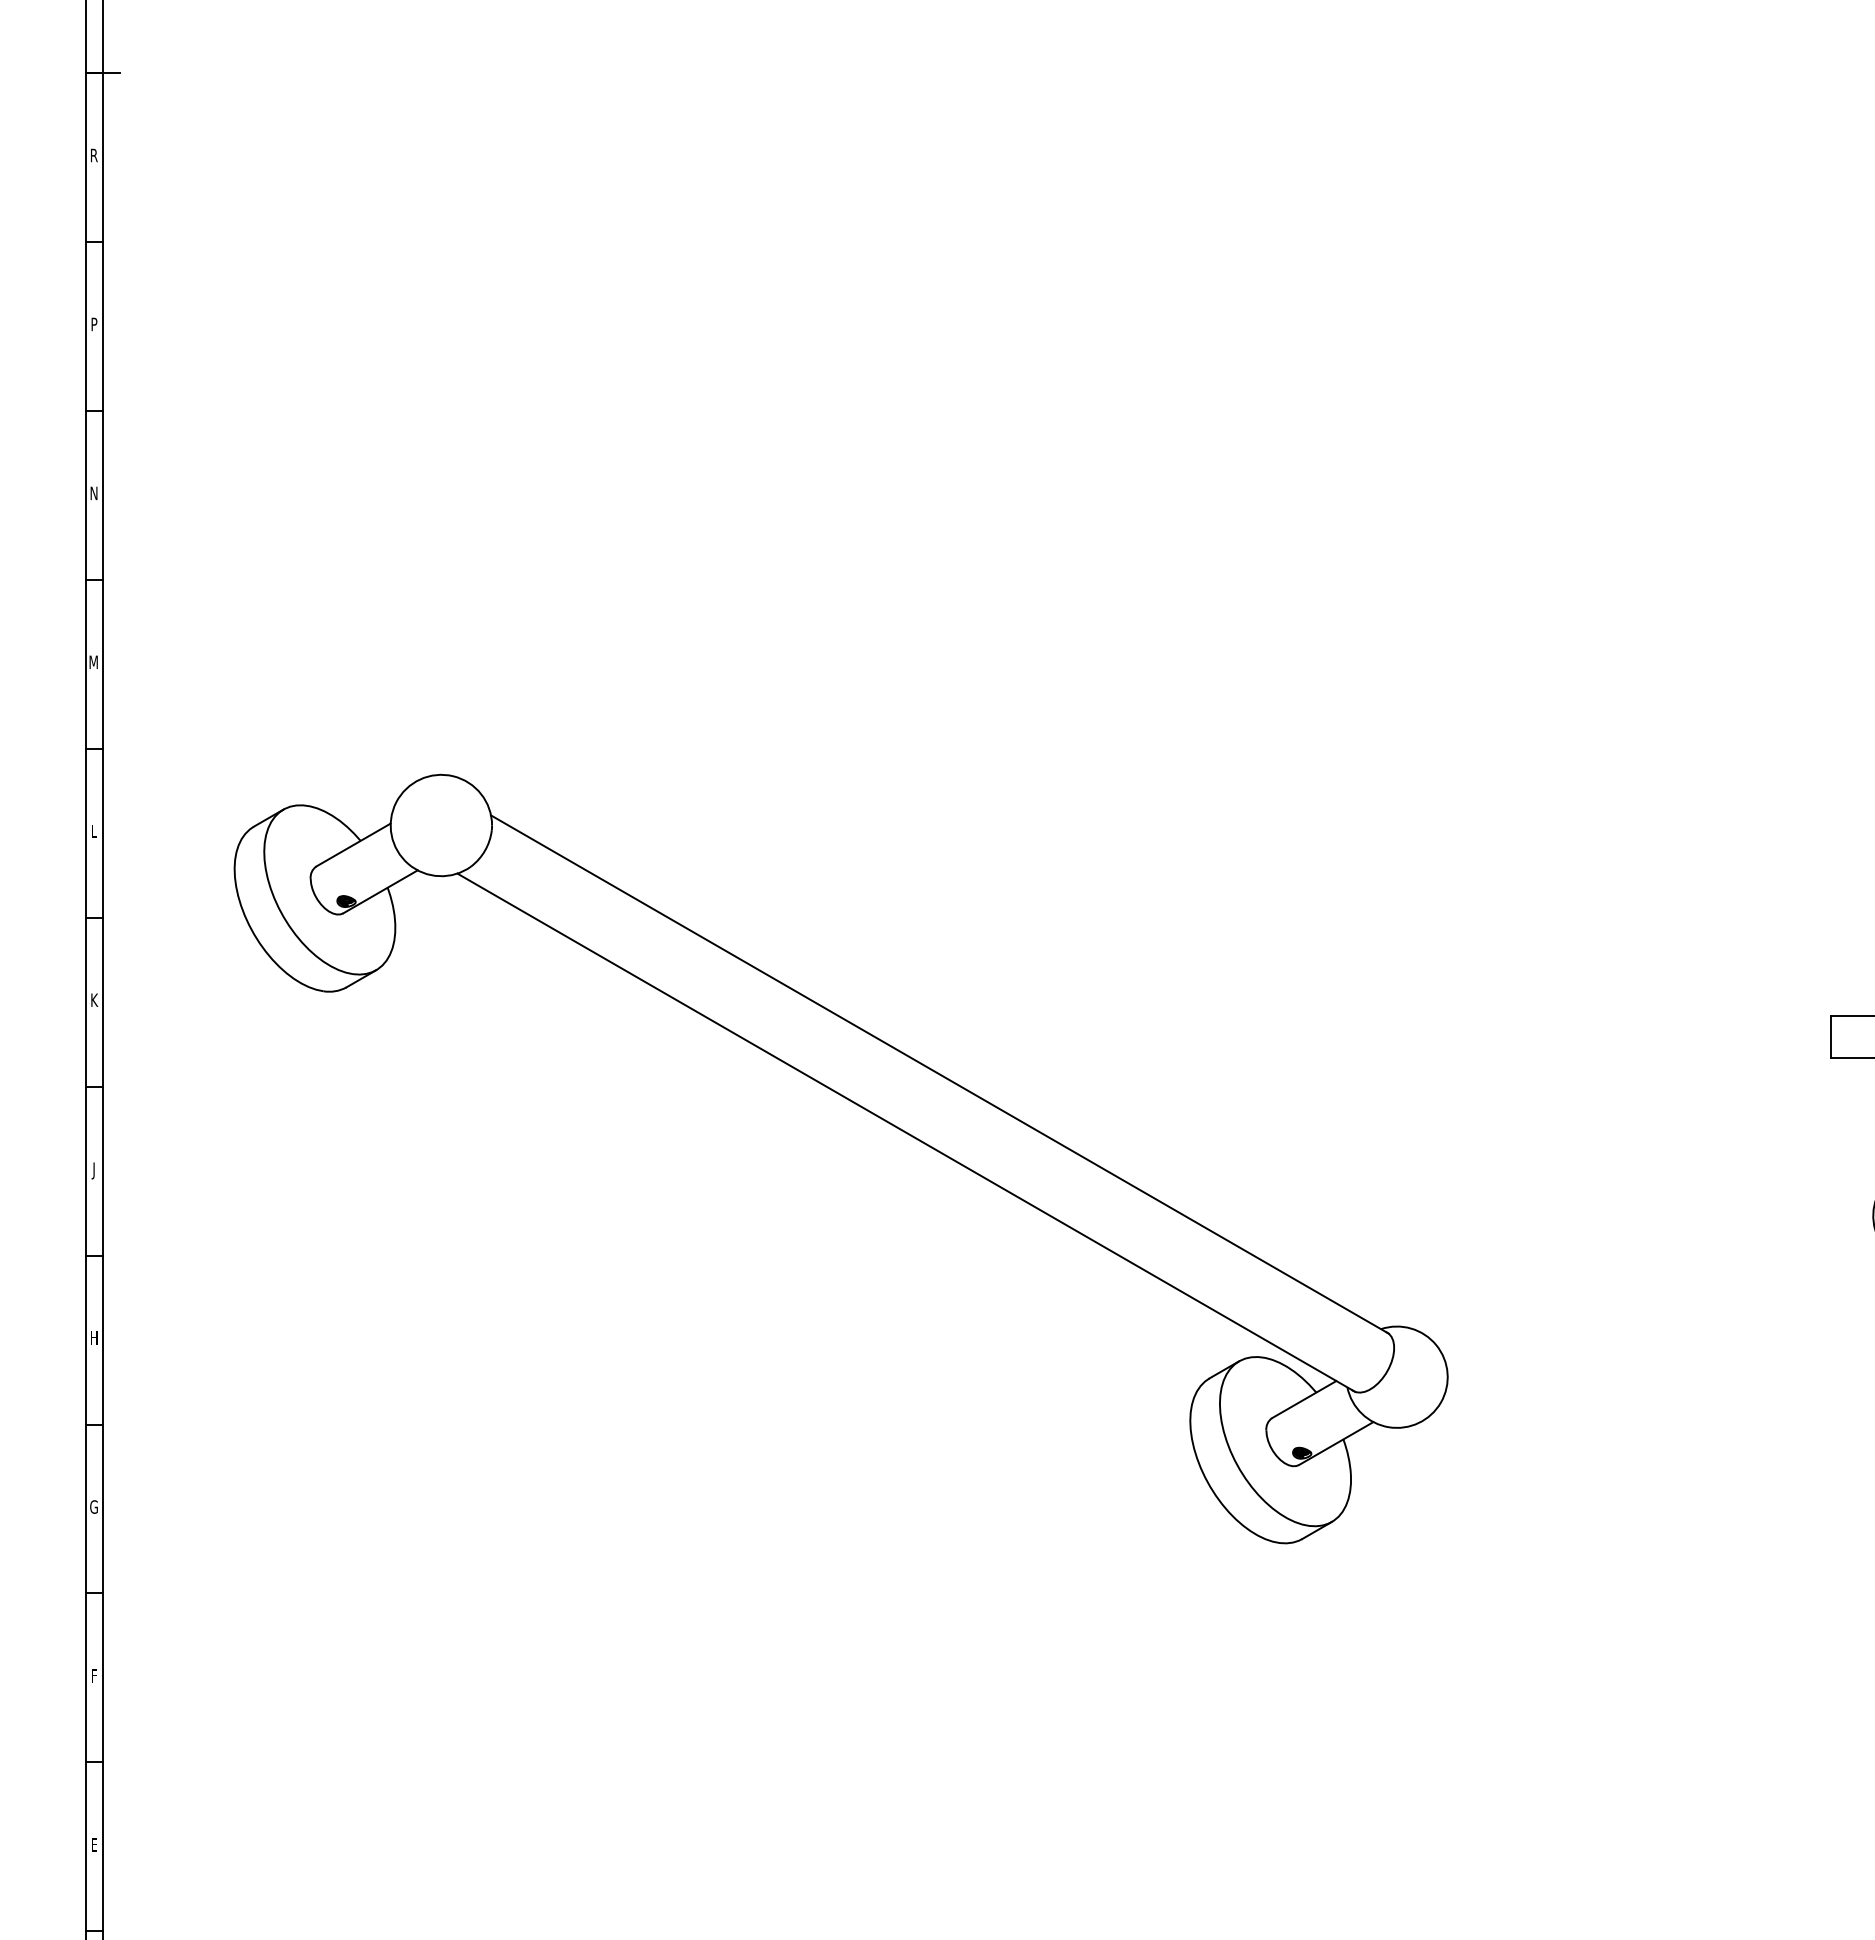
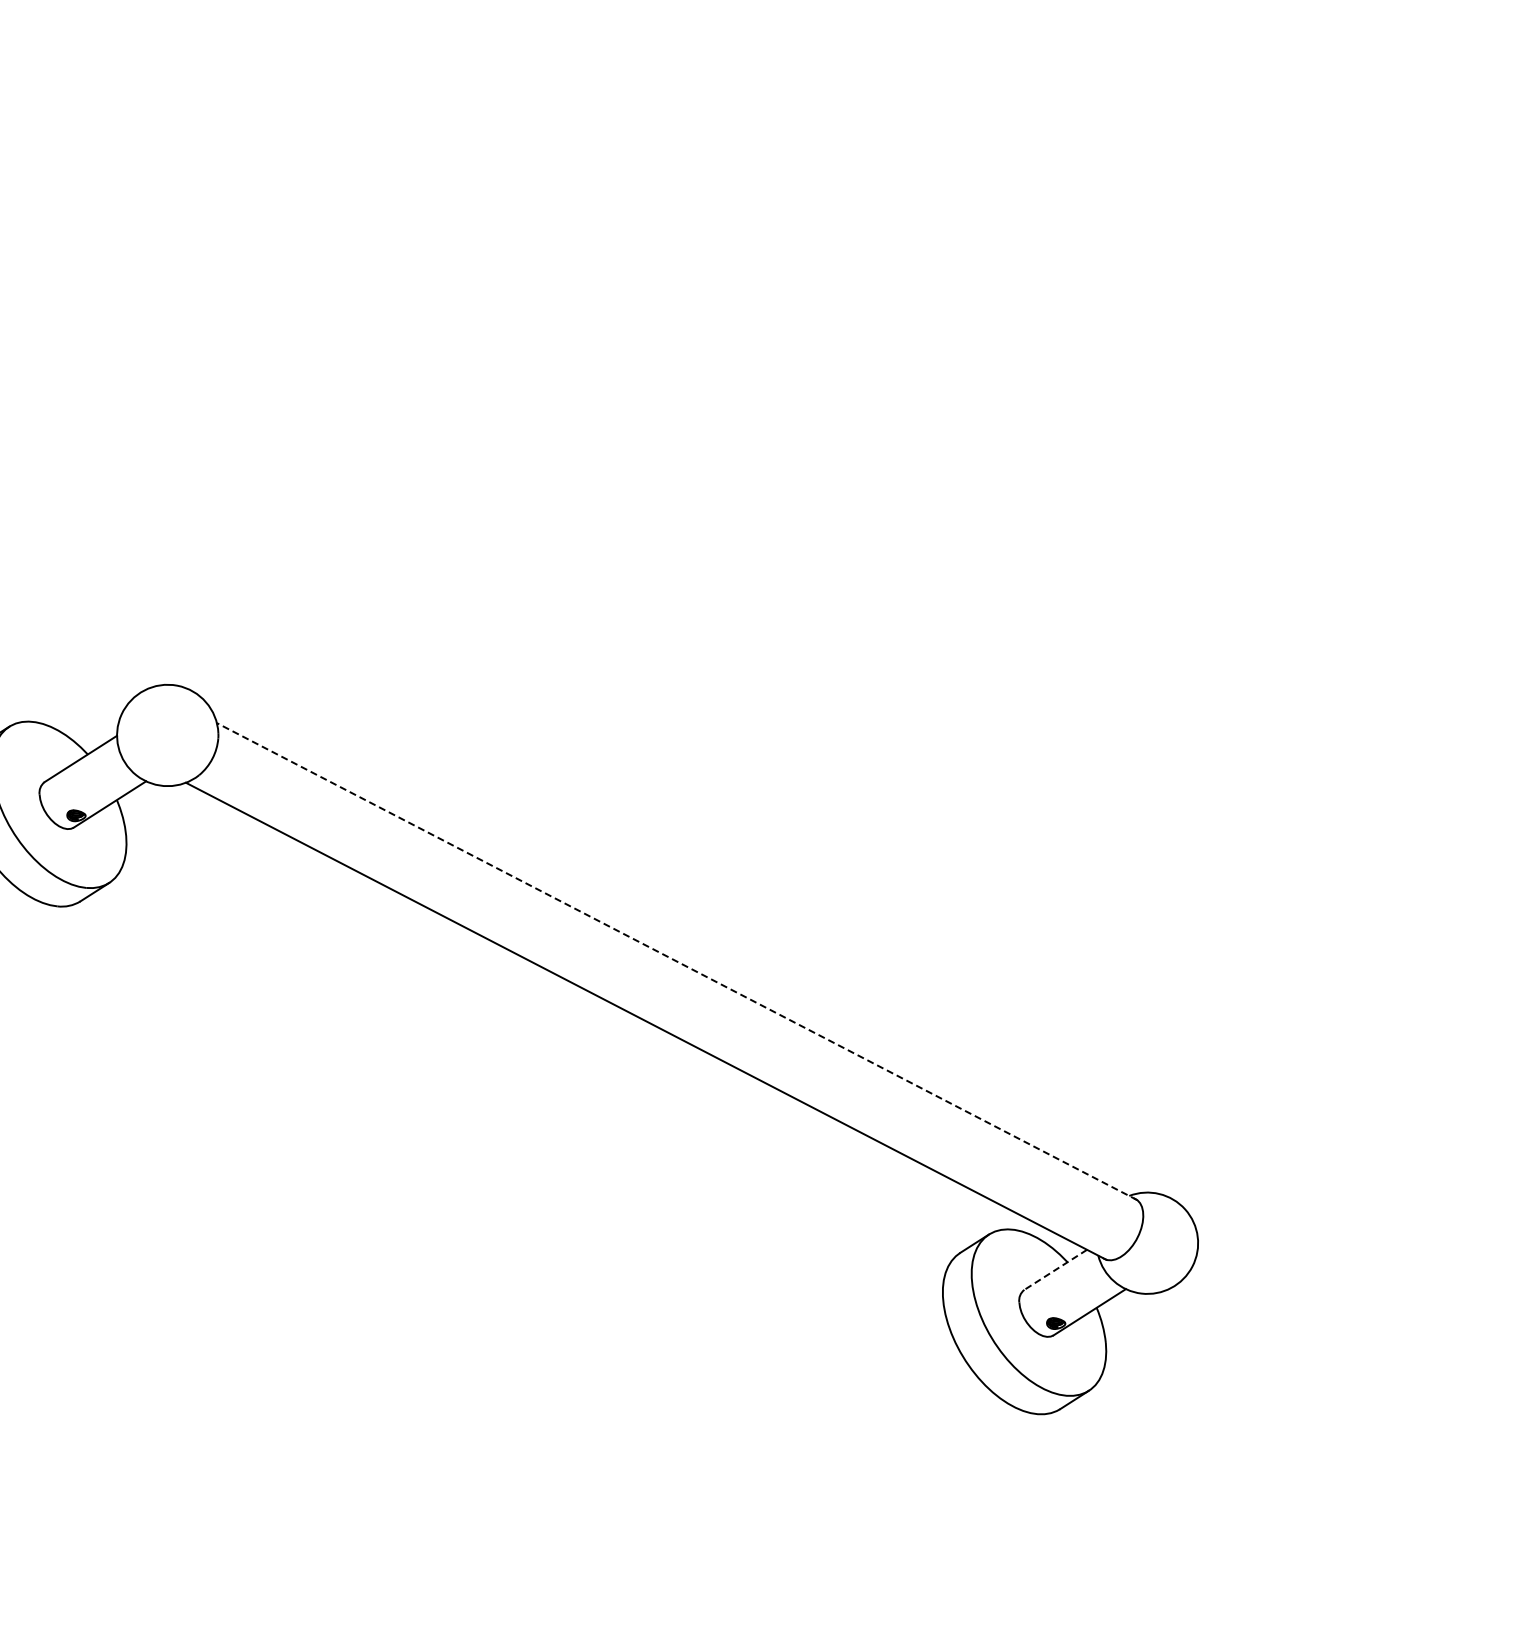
line: (939, 1074) -> (676, 961), solid -> dashed
line: (1303, 1399) -> (1055, 1269), solid -> dashed

